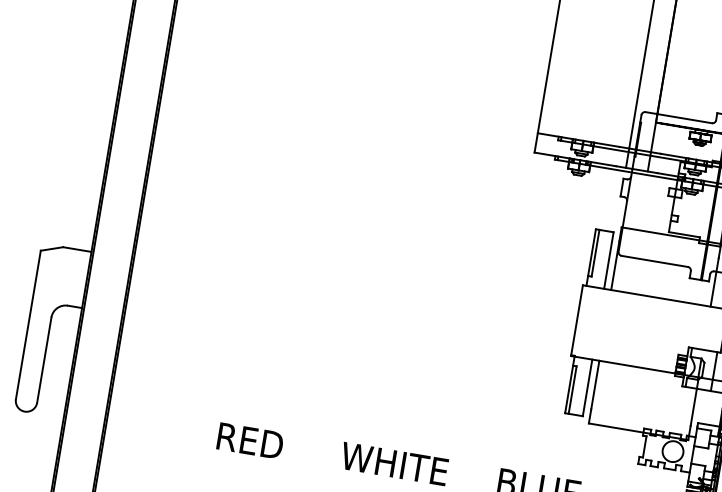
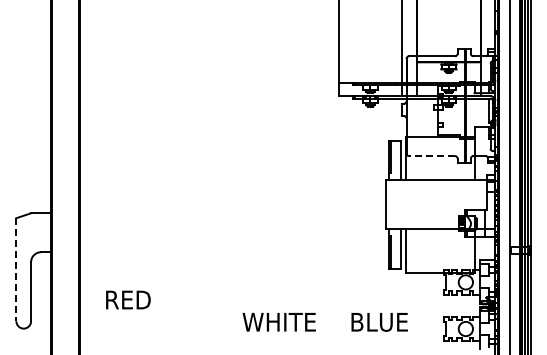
line: (653, 261) -> (431, 156), solid -> dashed
line: (28, 324) -> (16, 269), solid -> dashed
text: (250, 440) -> (128, 299), moved

